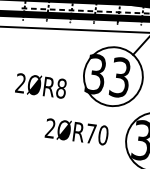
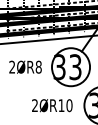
text: (41, 84) -> (25, 66), moved
text: (91, 133) -> (61, 105), 2ØR70 -> 2ØR10

